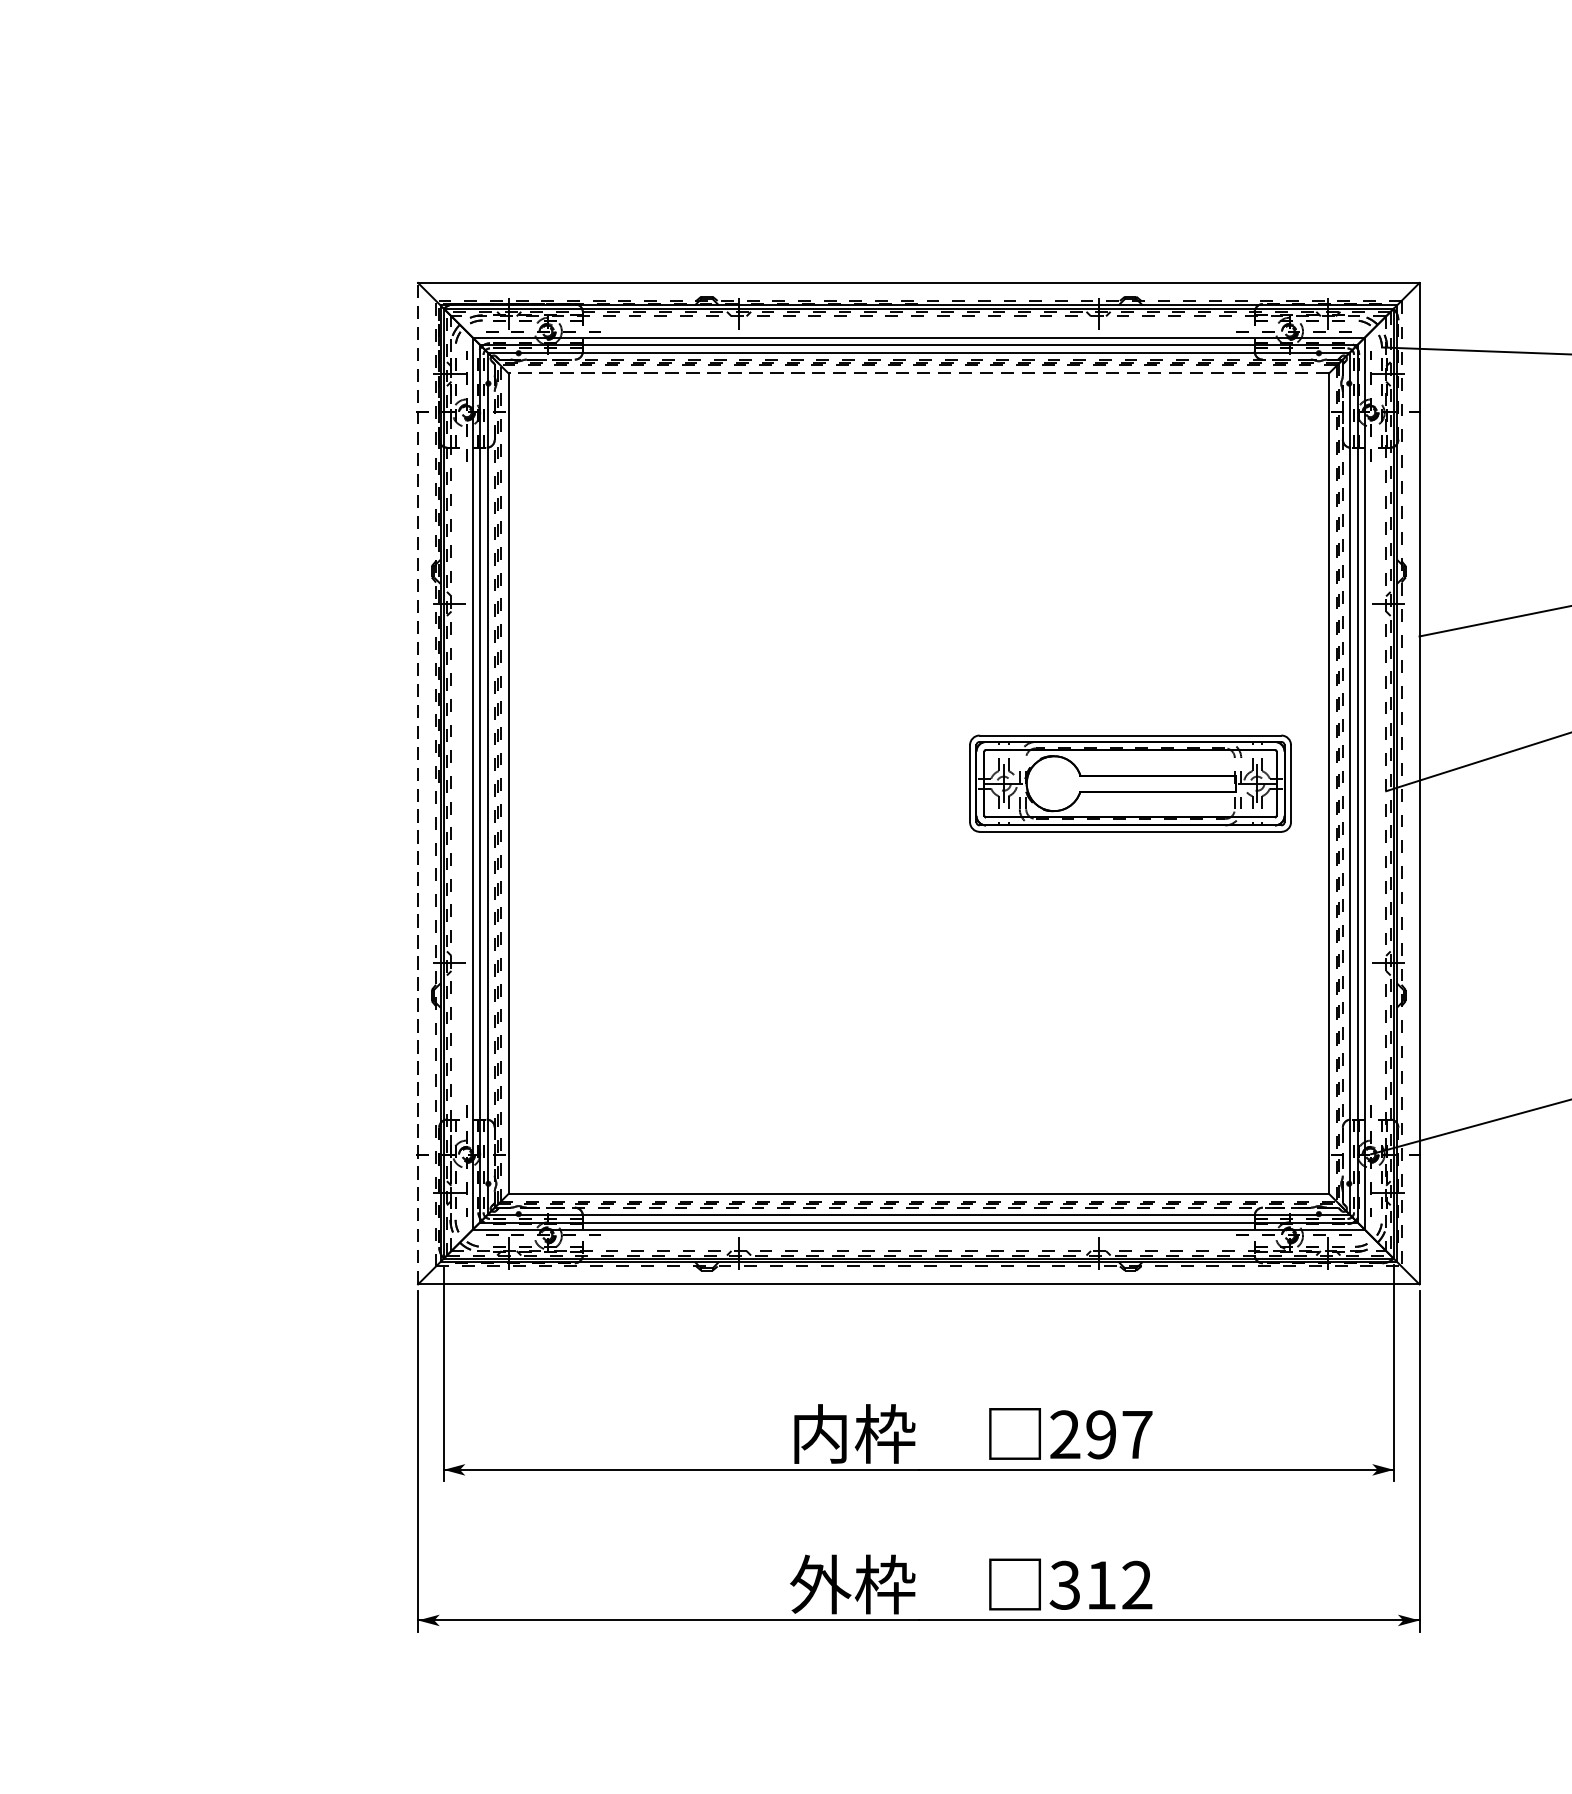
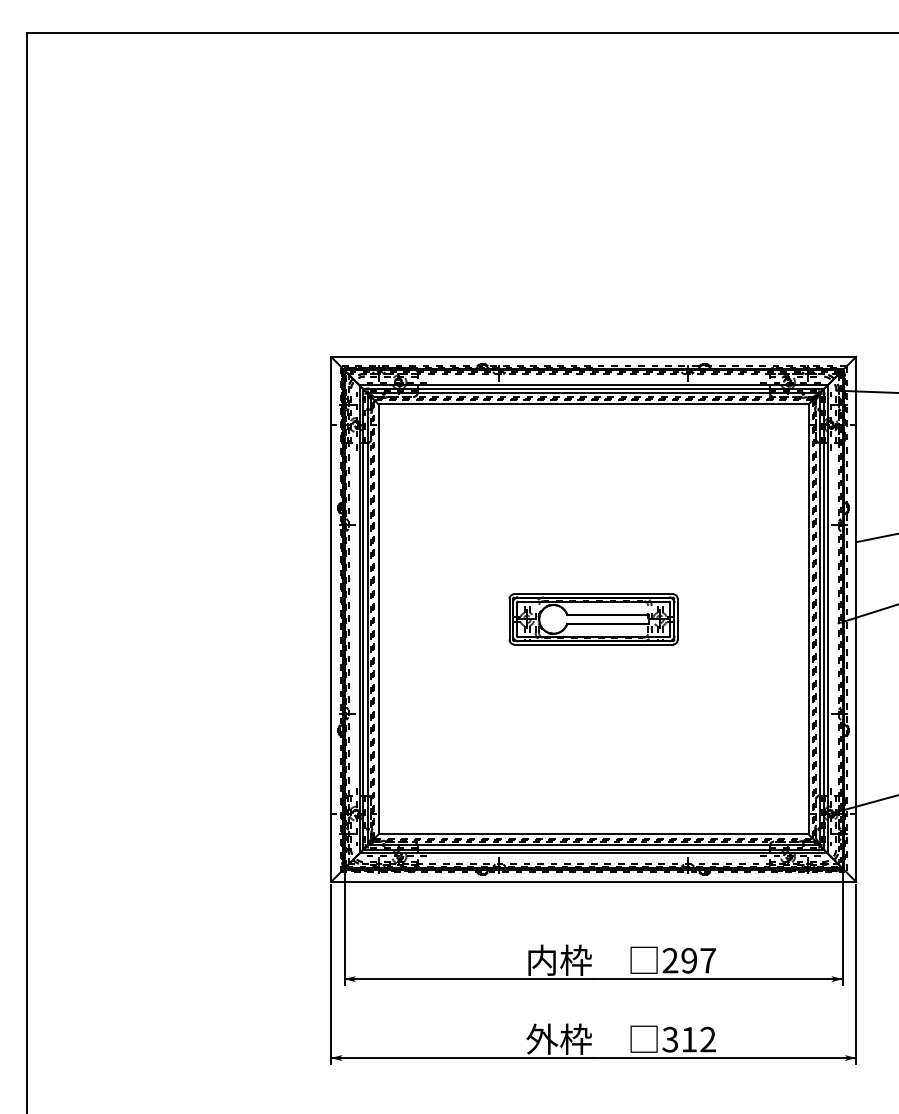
line: (918, 373) -> (593, 404), dashed -> solid
line: (418, 783) -> (331, 619), dashed -> solid
part: (1130, 783) -> (593, 619), moved

